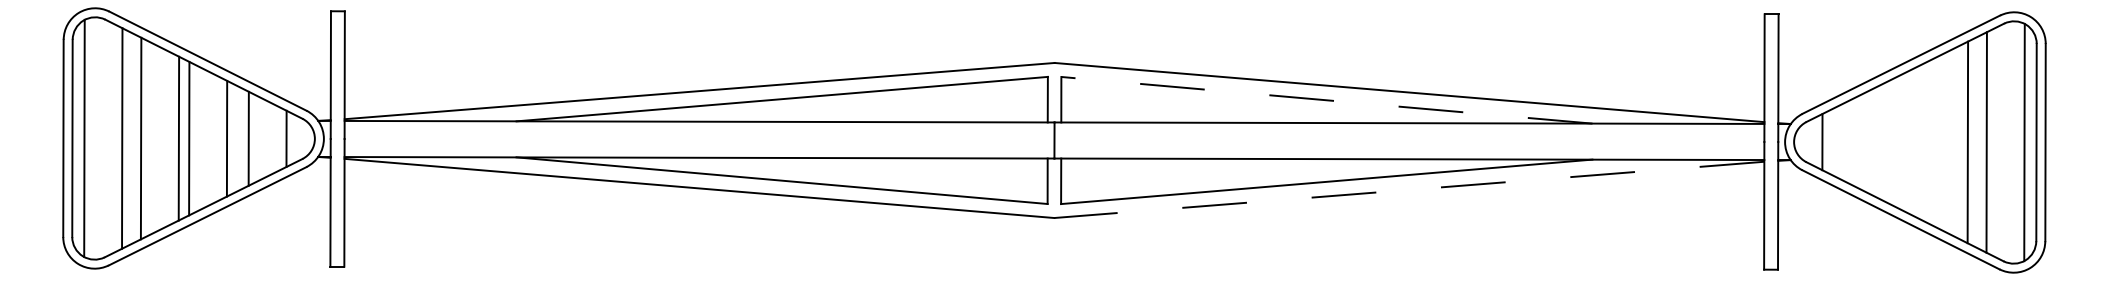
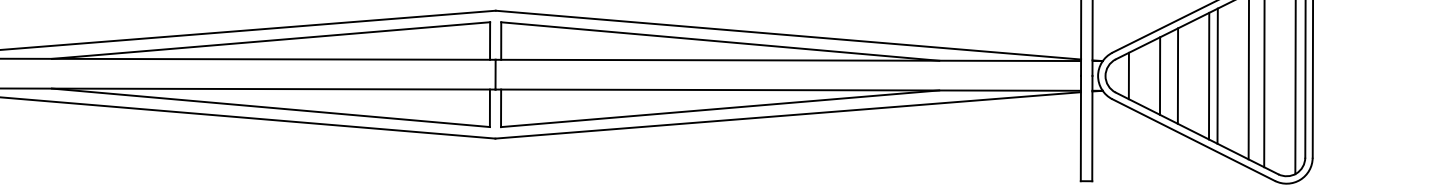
line: (1326, 100) -> (719, 41), dashed -> solid
line: (1860, 142) -> (1160, 76), added
line: (1881, 142) -> (1177, 76), added
line: (1919, 142) -> (1208, 76), added
line: (1929, 142) -> (1217, 76), added
line: (1408, 189) -> (787, 115), dashed -> solid

